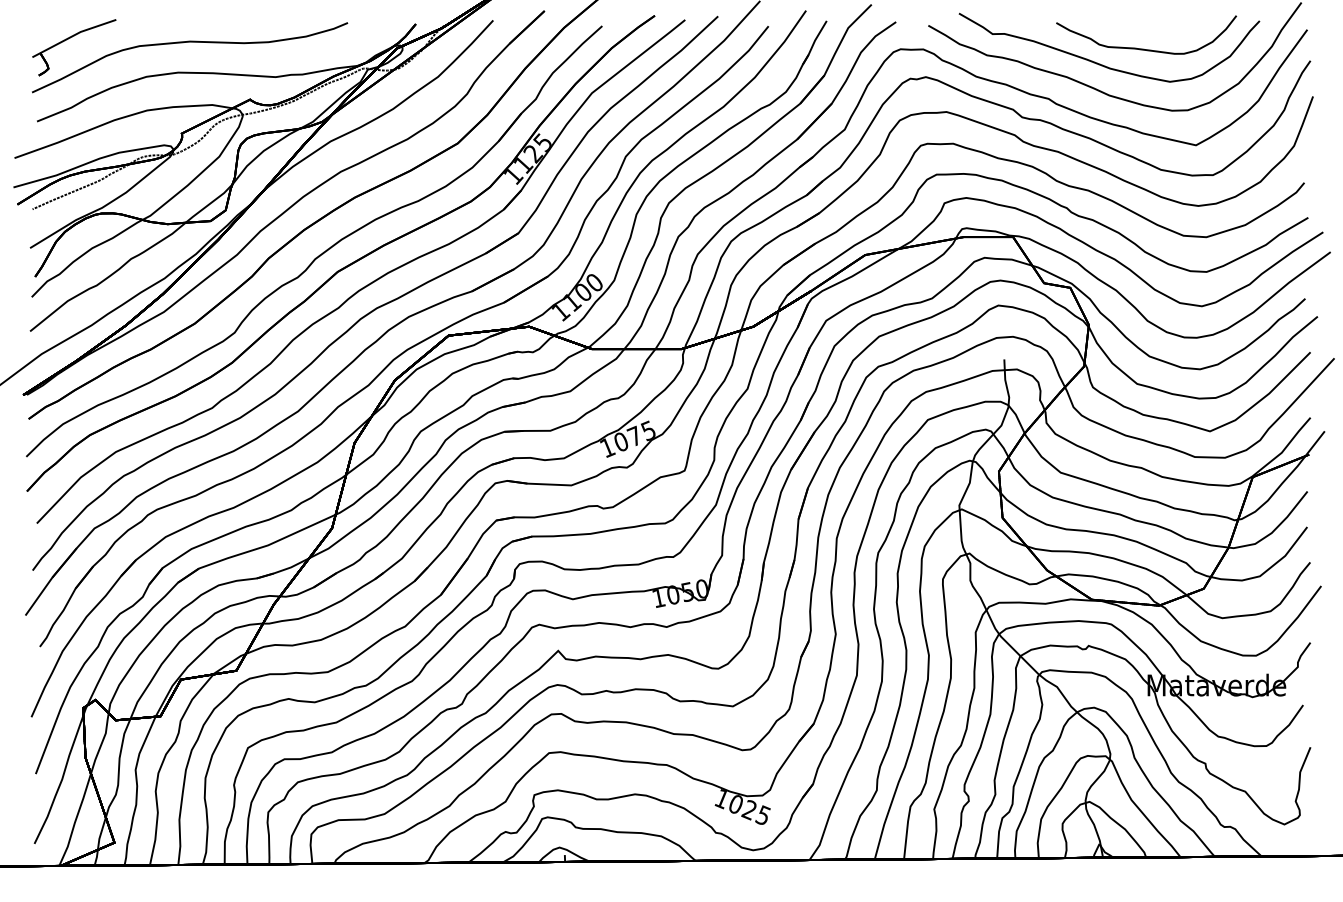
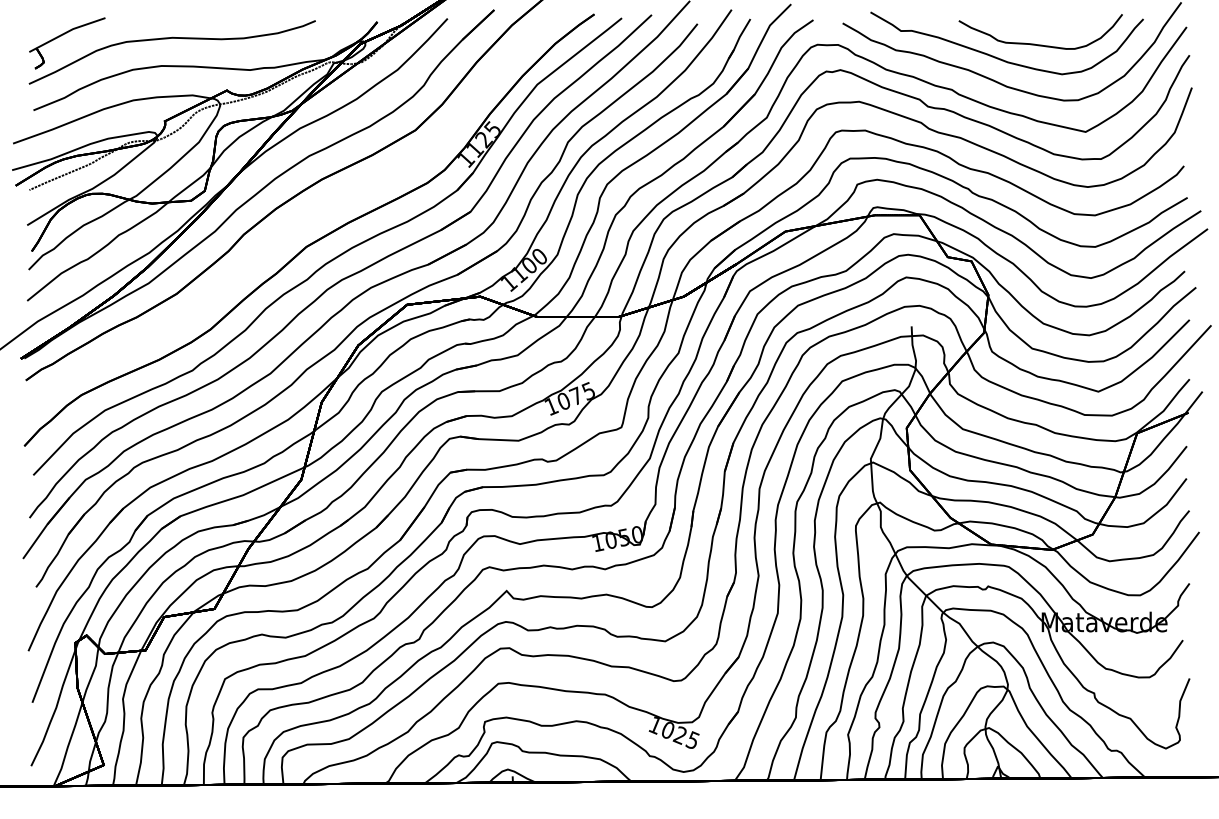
part: (324, 250) -> (294, 227), removed

